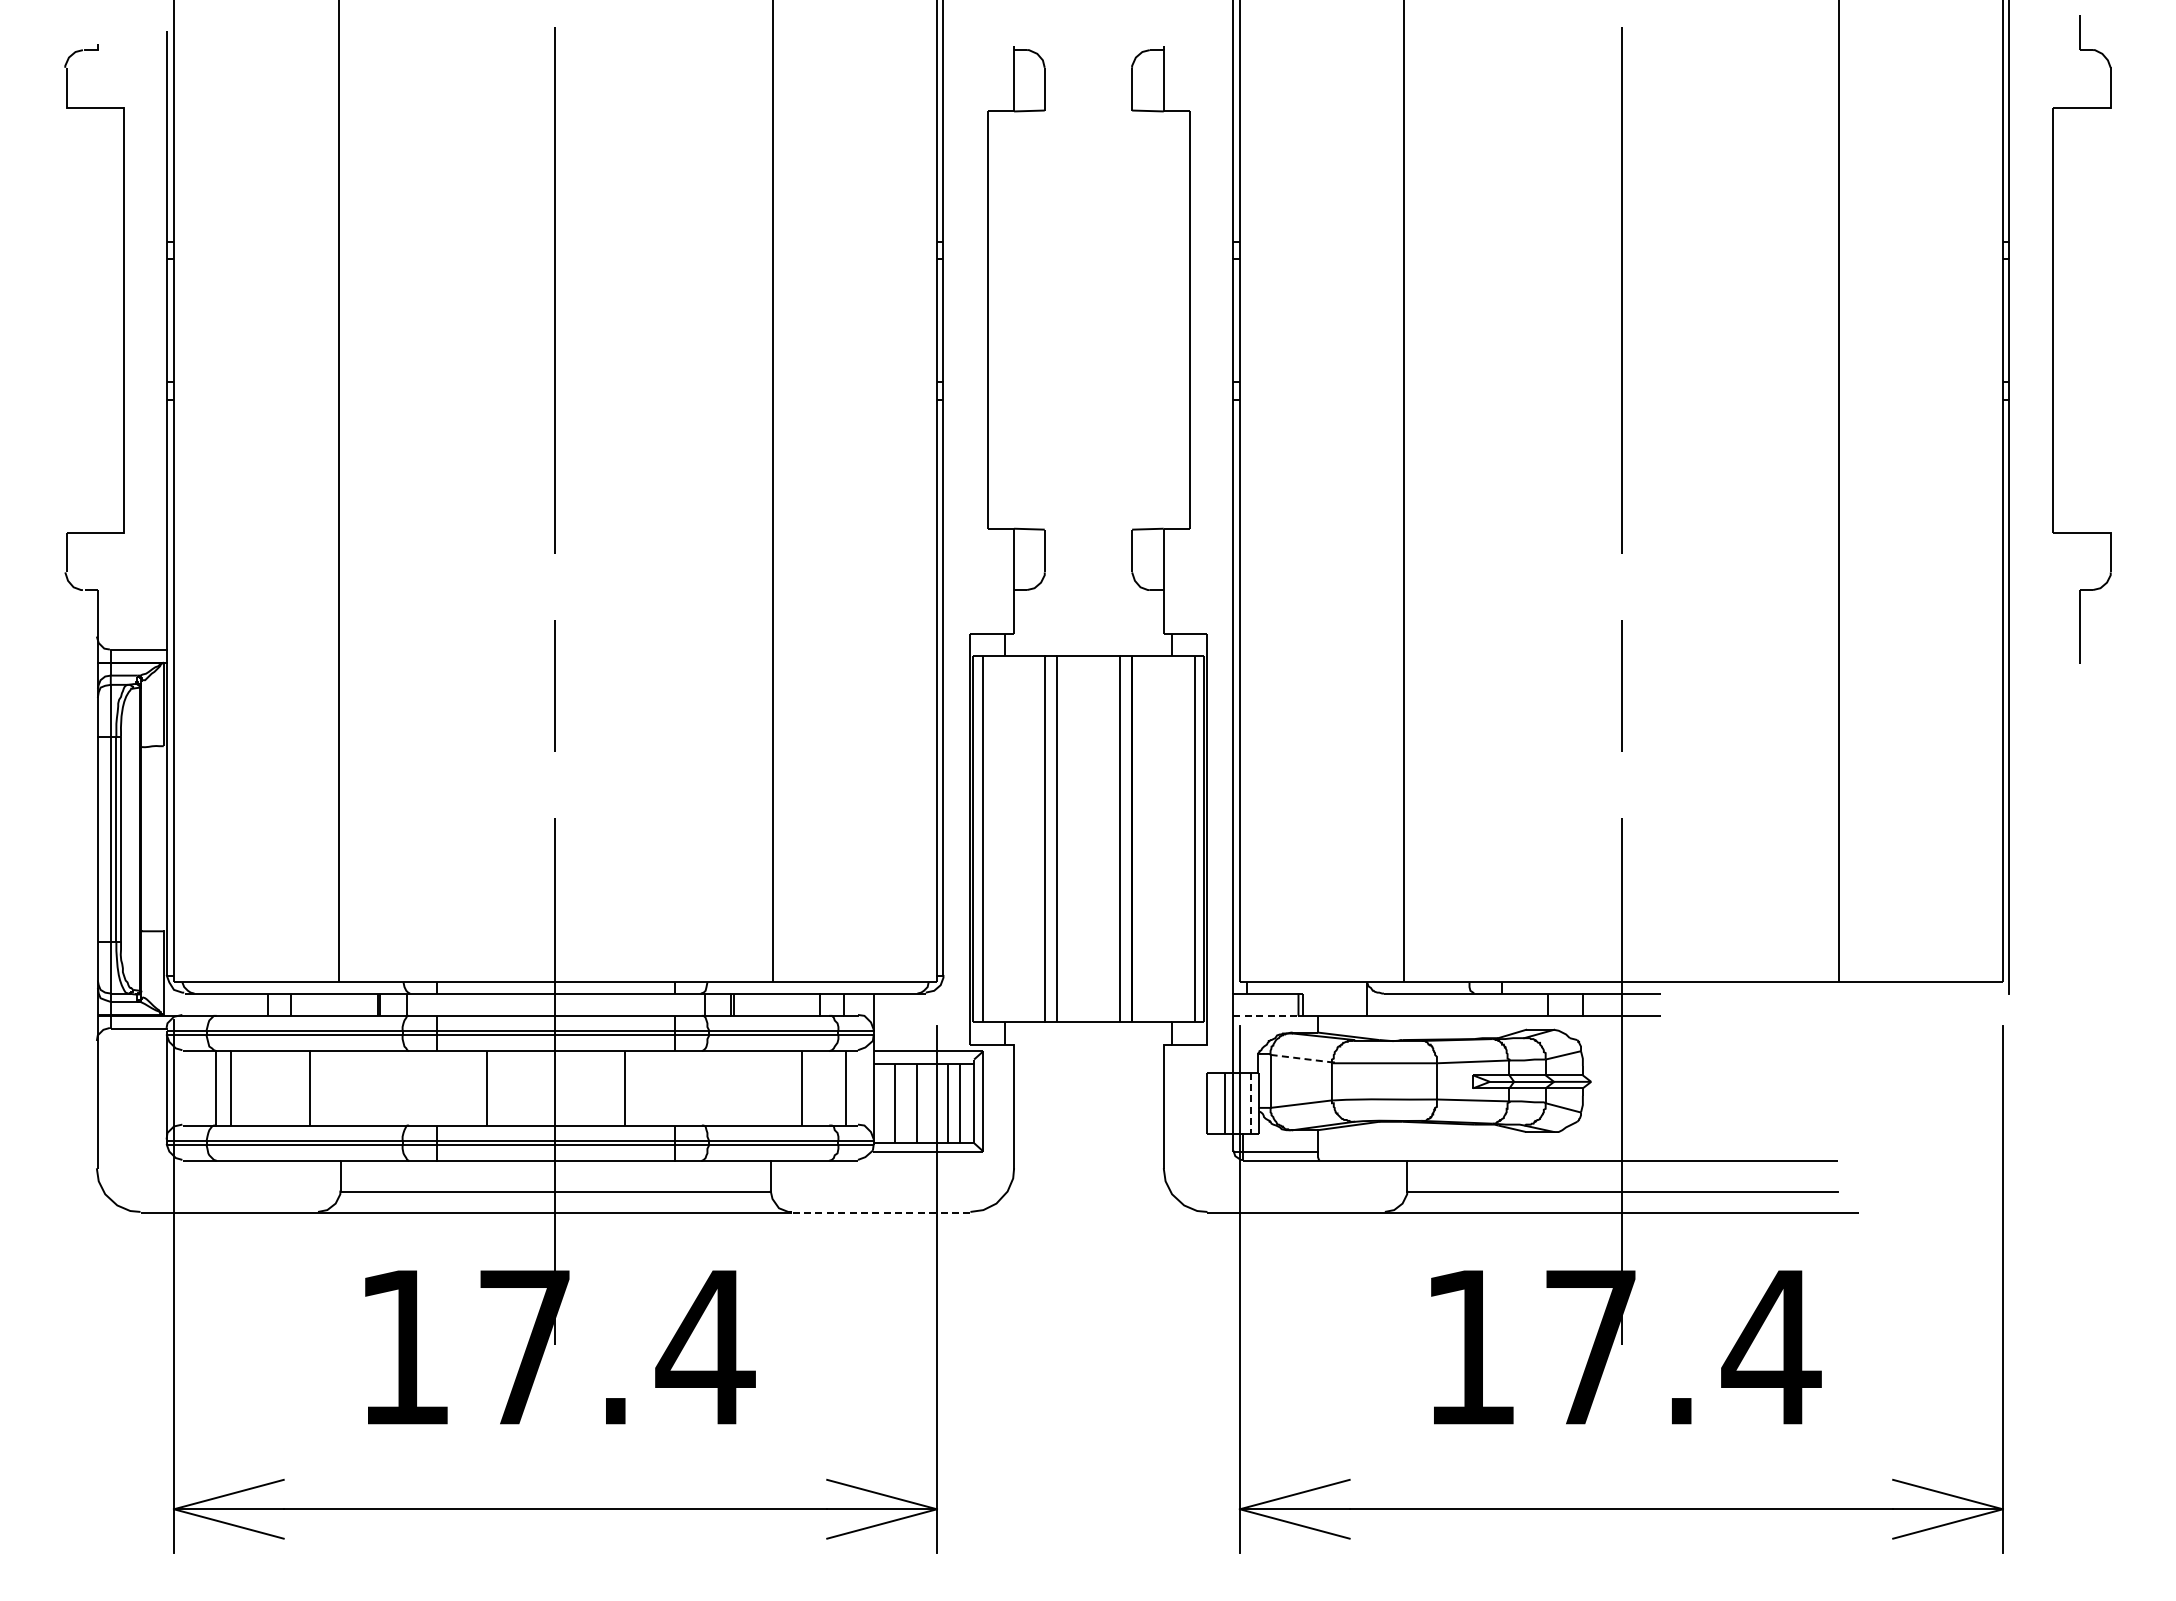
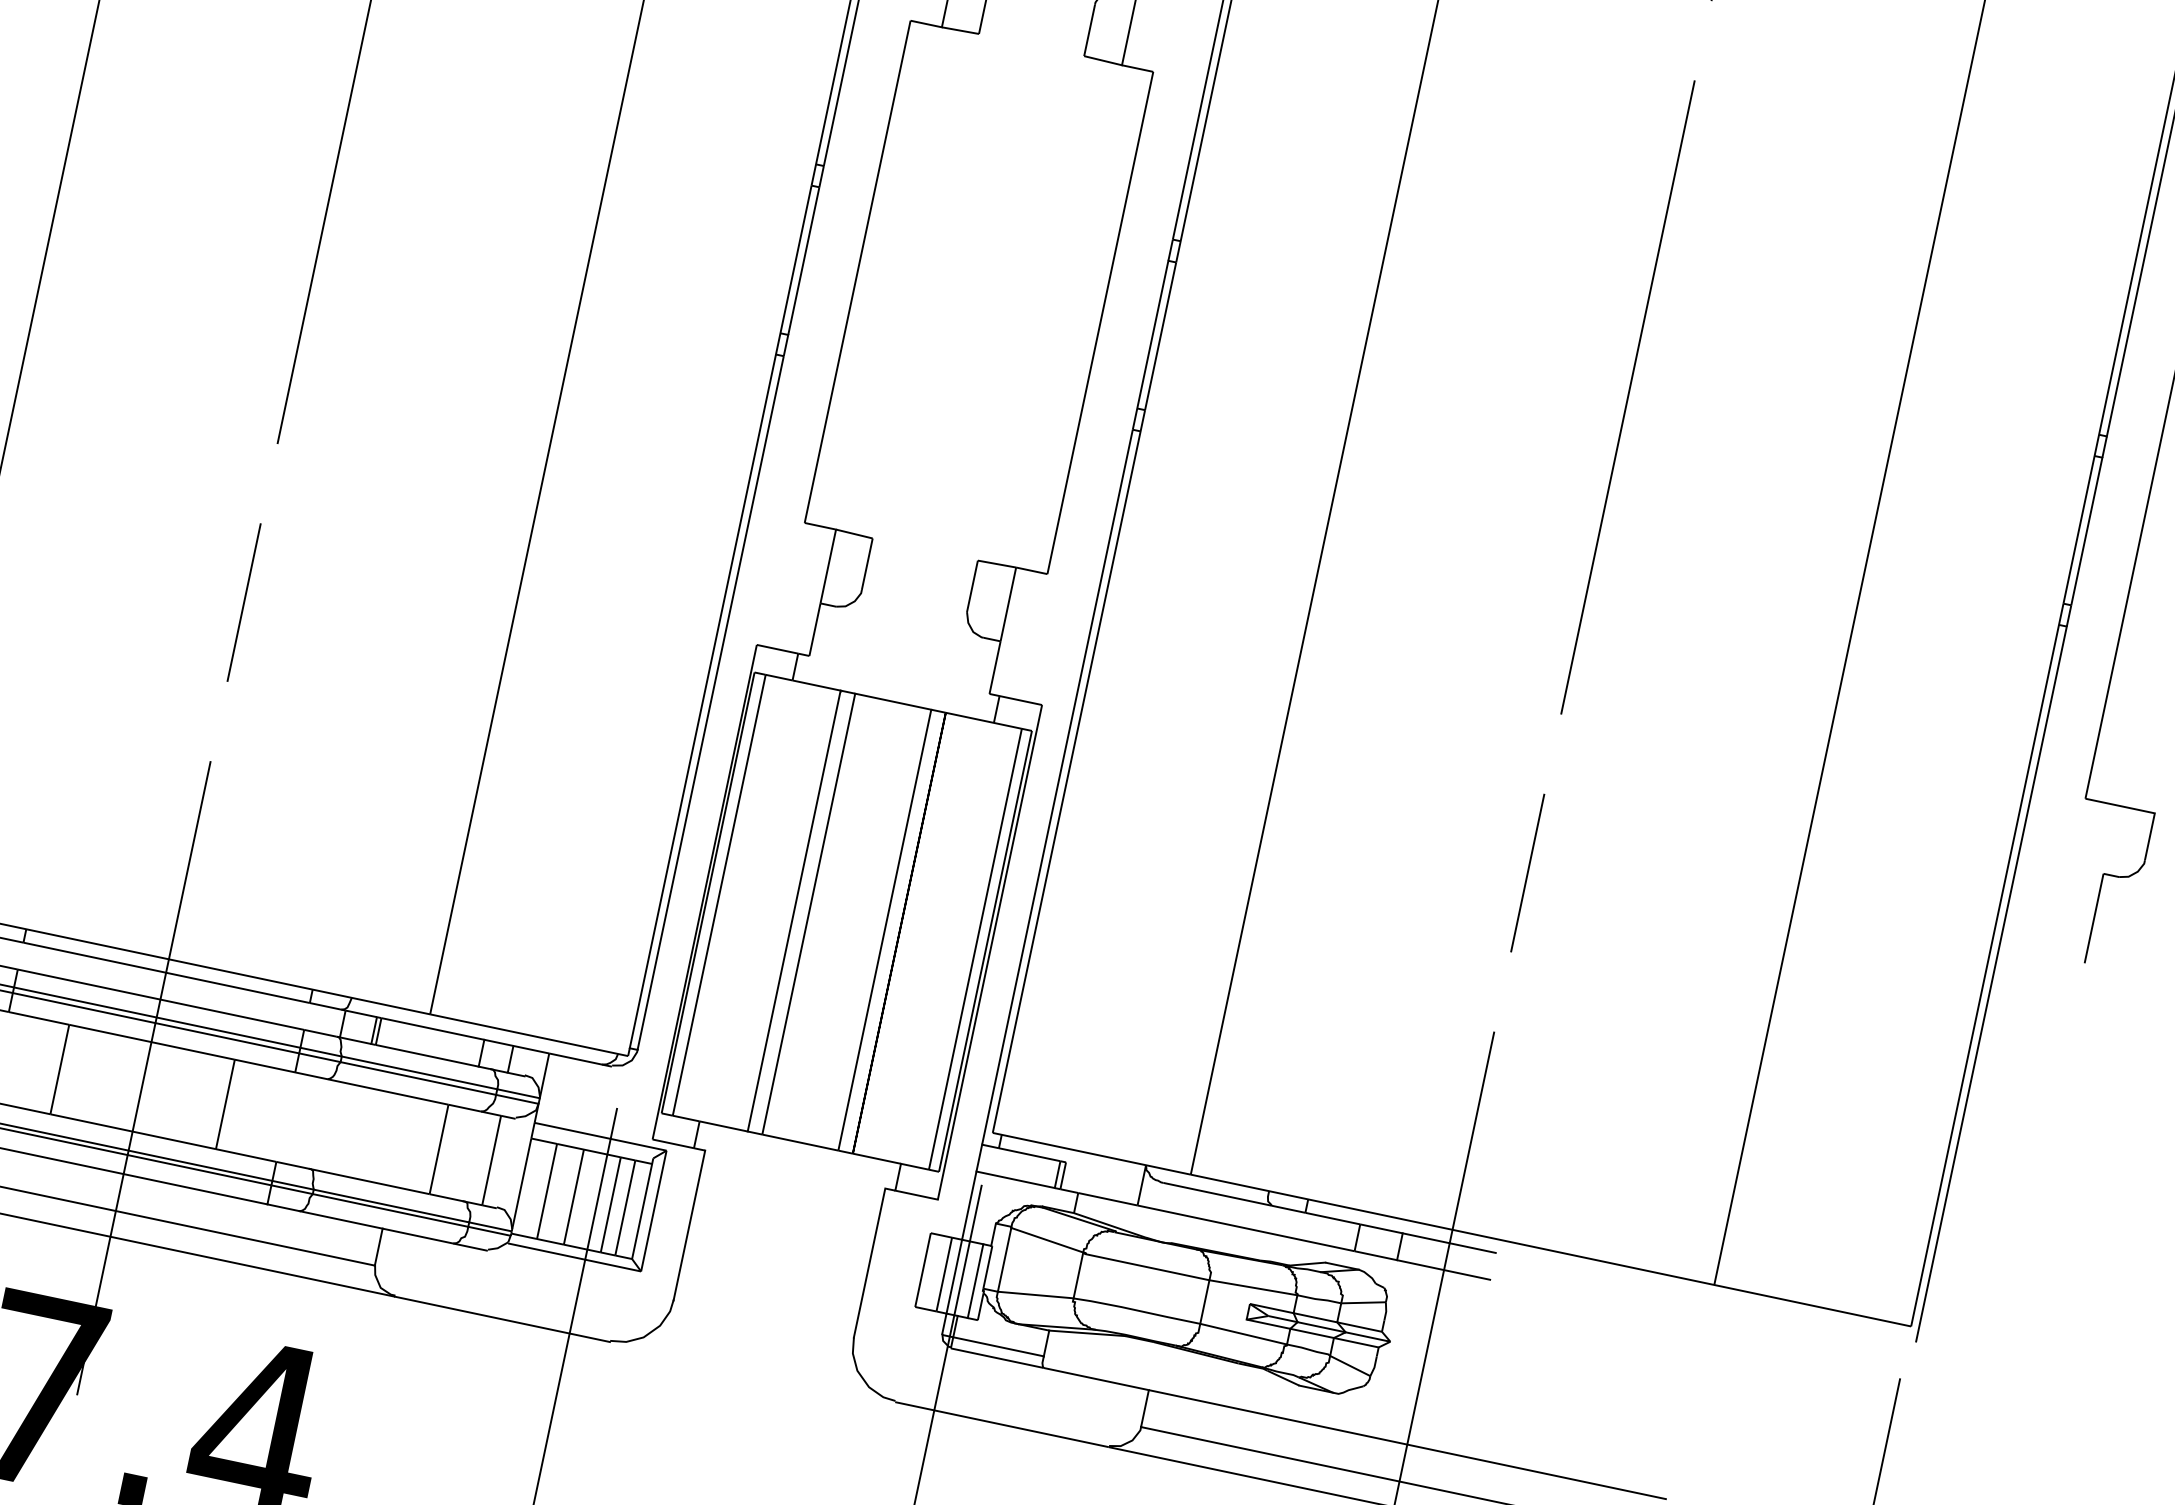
line: (1265, 1015) -> (1015, 1179), dashed -> solid
line: (1301, 1058) -> (1047, 1240), dashed -> solid
line: (1251, 1103) -> (976, 1281), dashed -> solid
line: (880, 1212) -> (501, 1318), dashed -> solid

